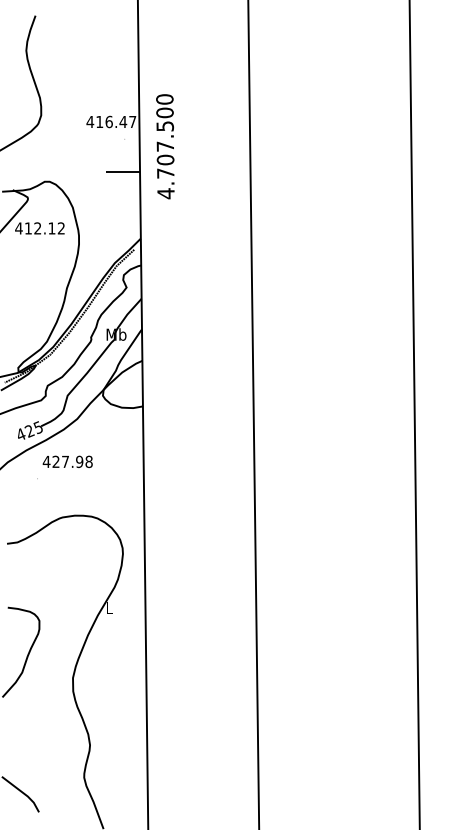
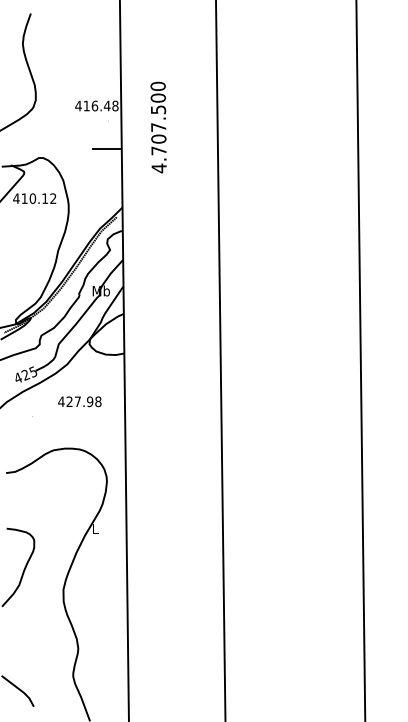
text: (132, 121) -> (115, 105), 416.47 -> 416.48
text: (165, 146) -> (158, 127), moved
text: (37, 228) -> (32, 198), 412.12 -> 410.12
text: (67, 461) -> (79, 401), moved

